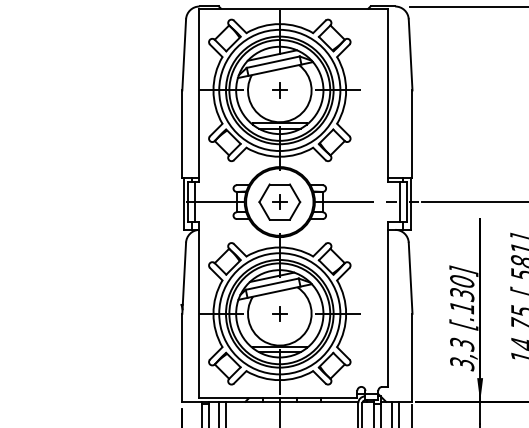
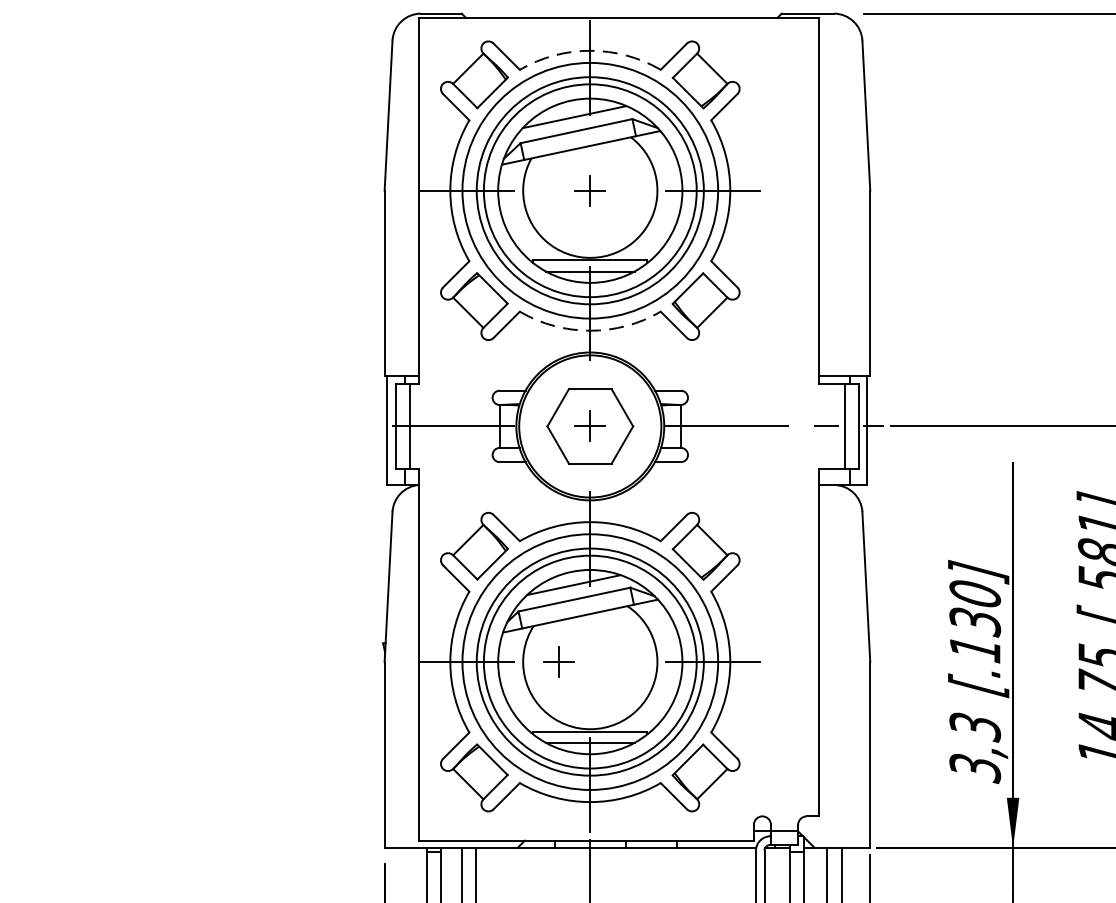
arc: (279, 24) -> (589, 51), solid -> dashed
arc: (279, 156) -> (589, 330), solid -> dashed
part: (279, 313) -> (558, 661), moved

